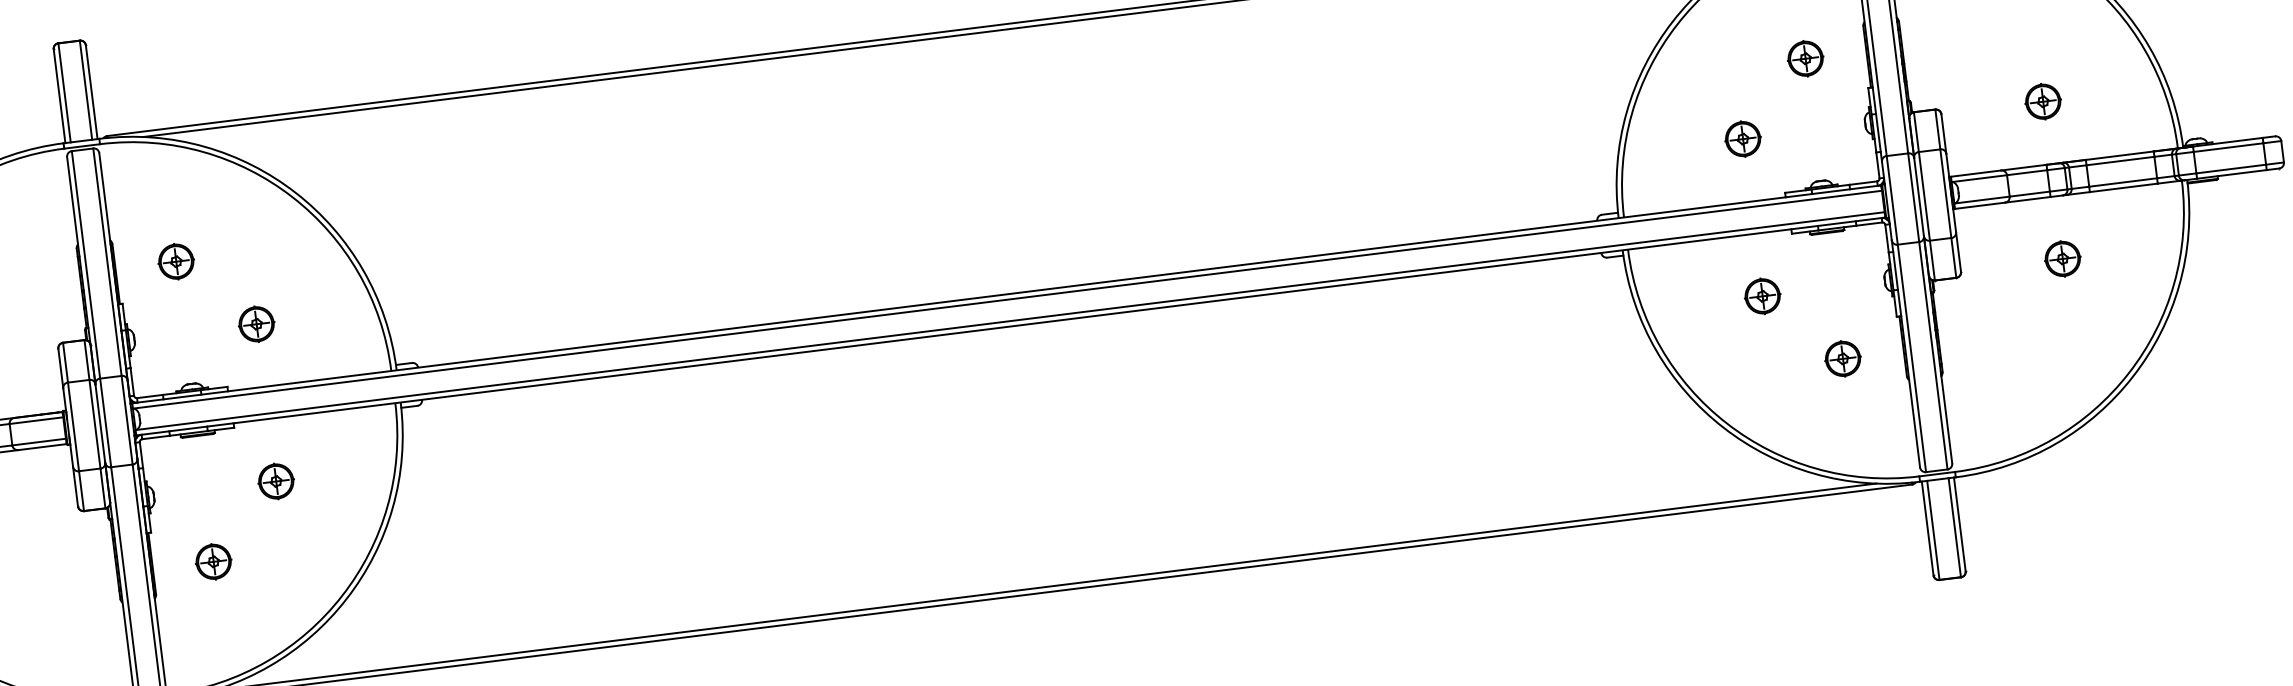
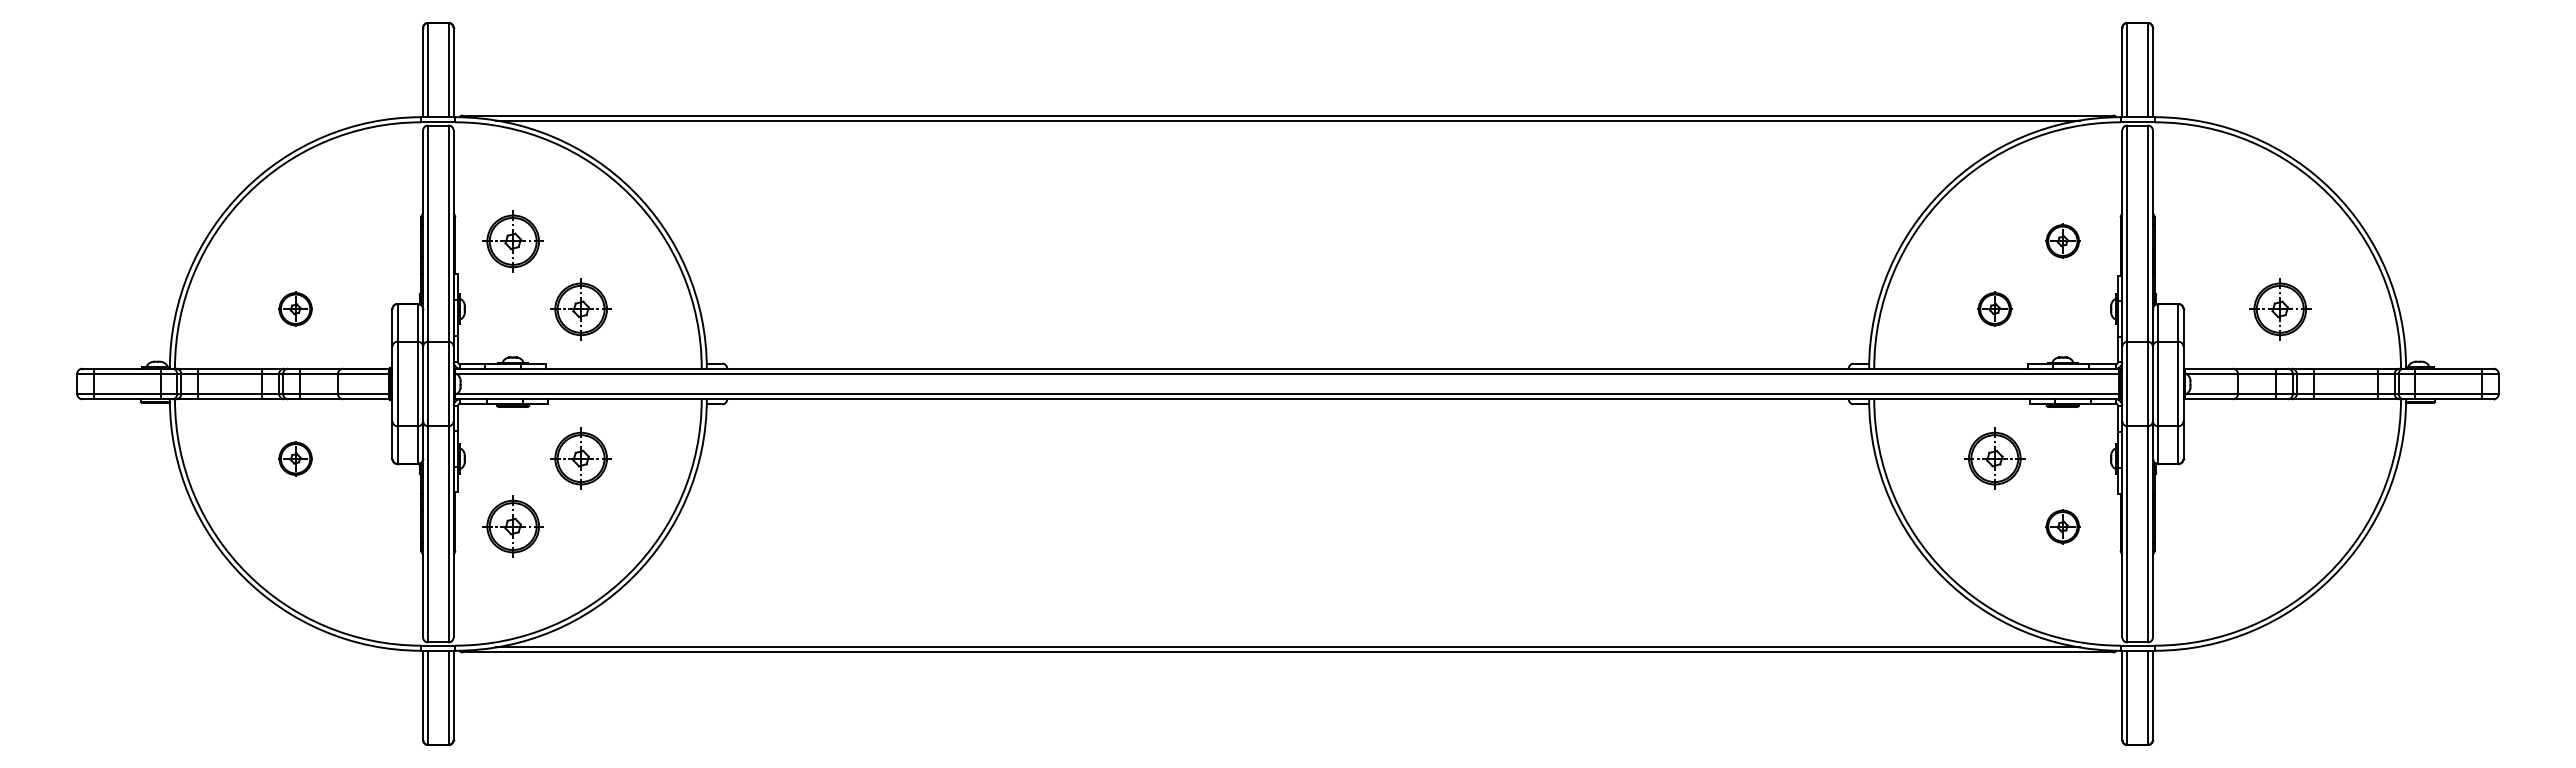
part: (2043, 100) -> (2280, 308), size x1.6
part: (2062, 258) -> (2280, 458), removed
part: (175, 261) -> (512, 240), size x1.6
part: (1762, 296) -> (1994, 458), size x1.6
part: (255, 323) -> (580, 308), size x1.6
part: (275, 481) -> (580, 458), size x1.6
part: (213, 561) -> (512, 526), size x1.6

